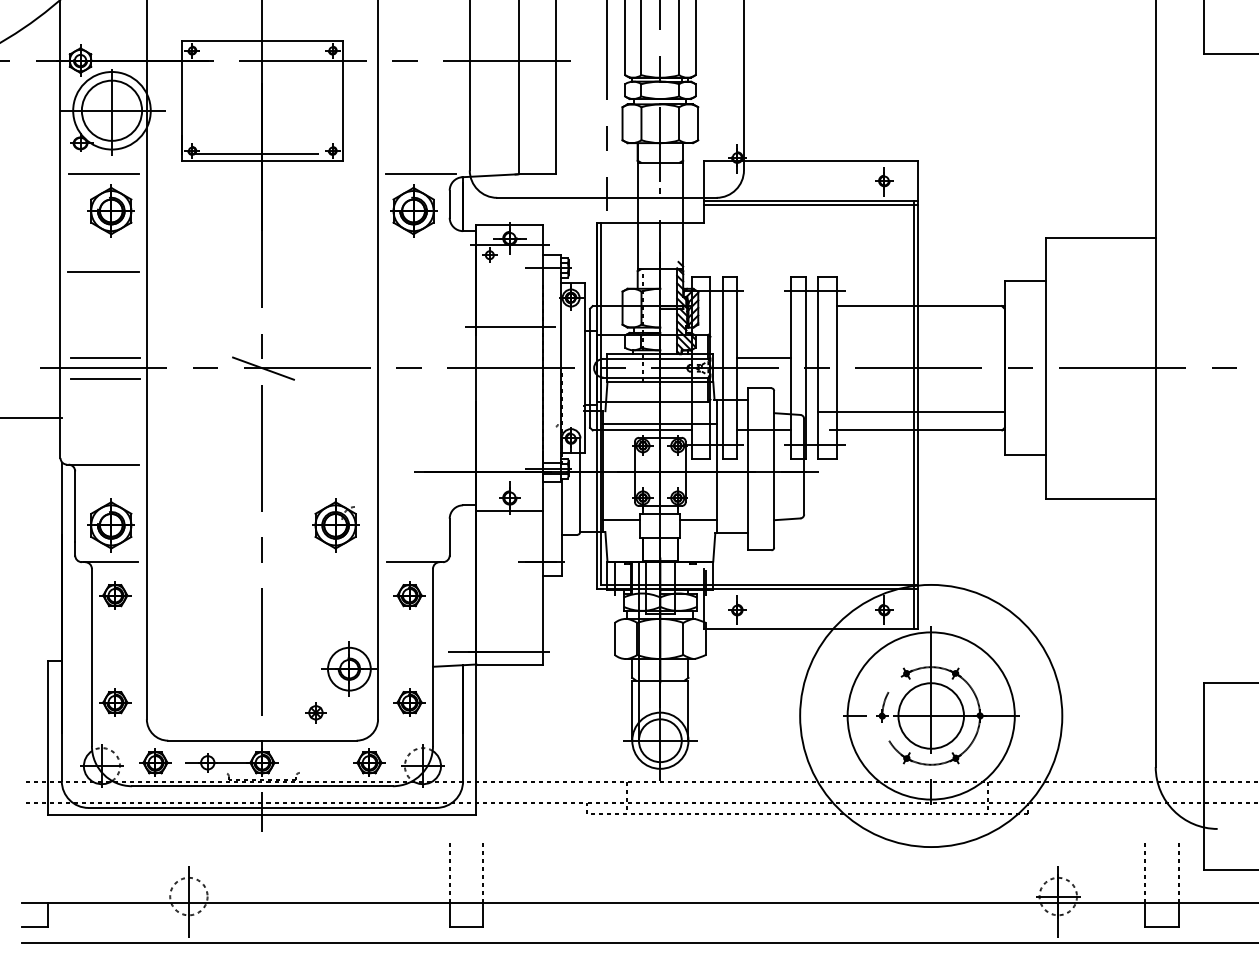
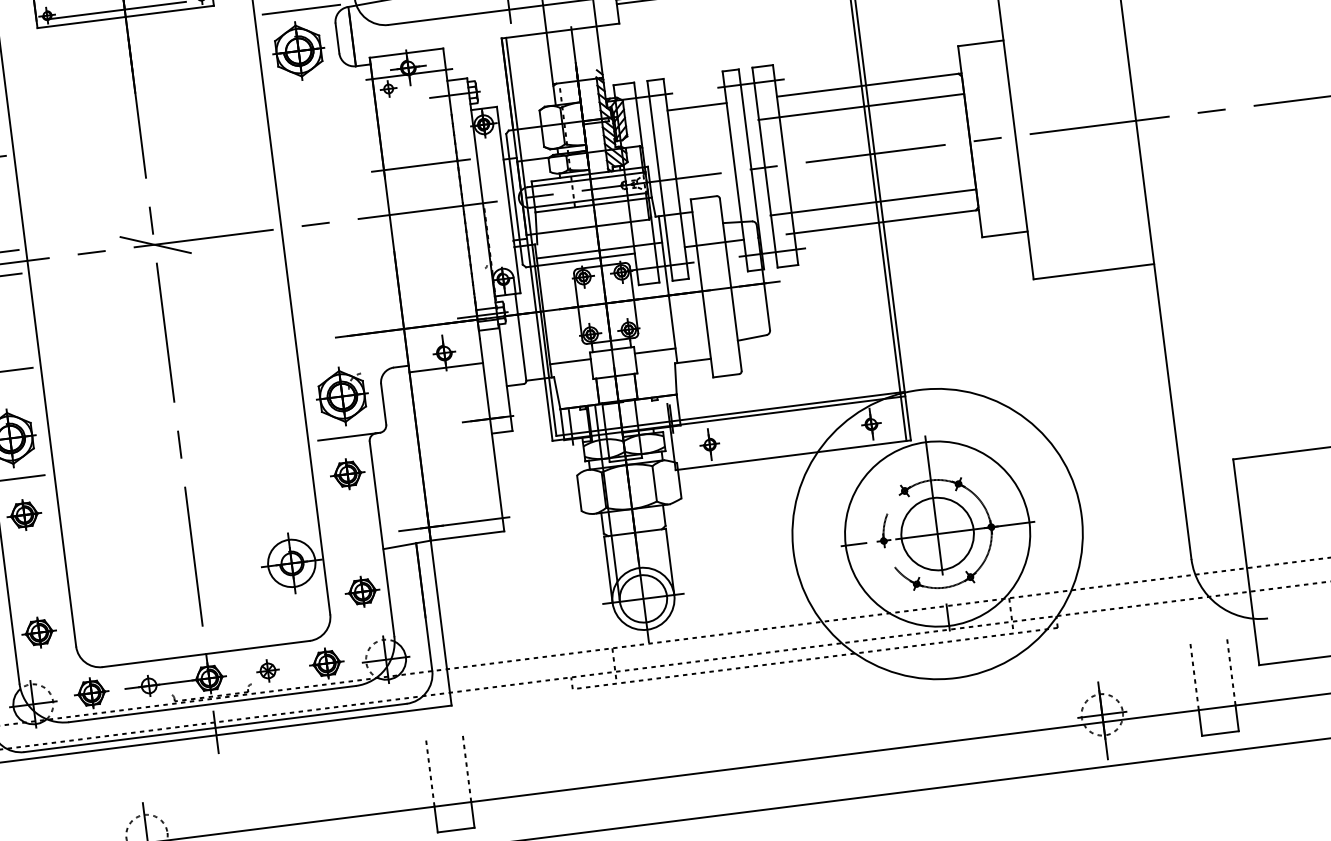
line: (910, 324) -> (860, 106), added
line: (764, 358) -> (697, 107), moved
part: (335, 525) -> (342, 396), moved
part: (315, 712) -> (267, 670), moved

